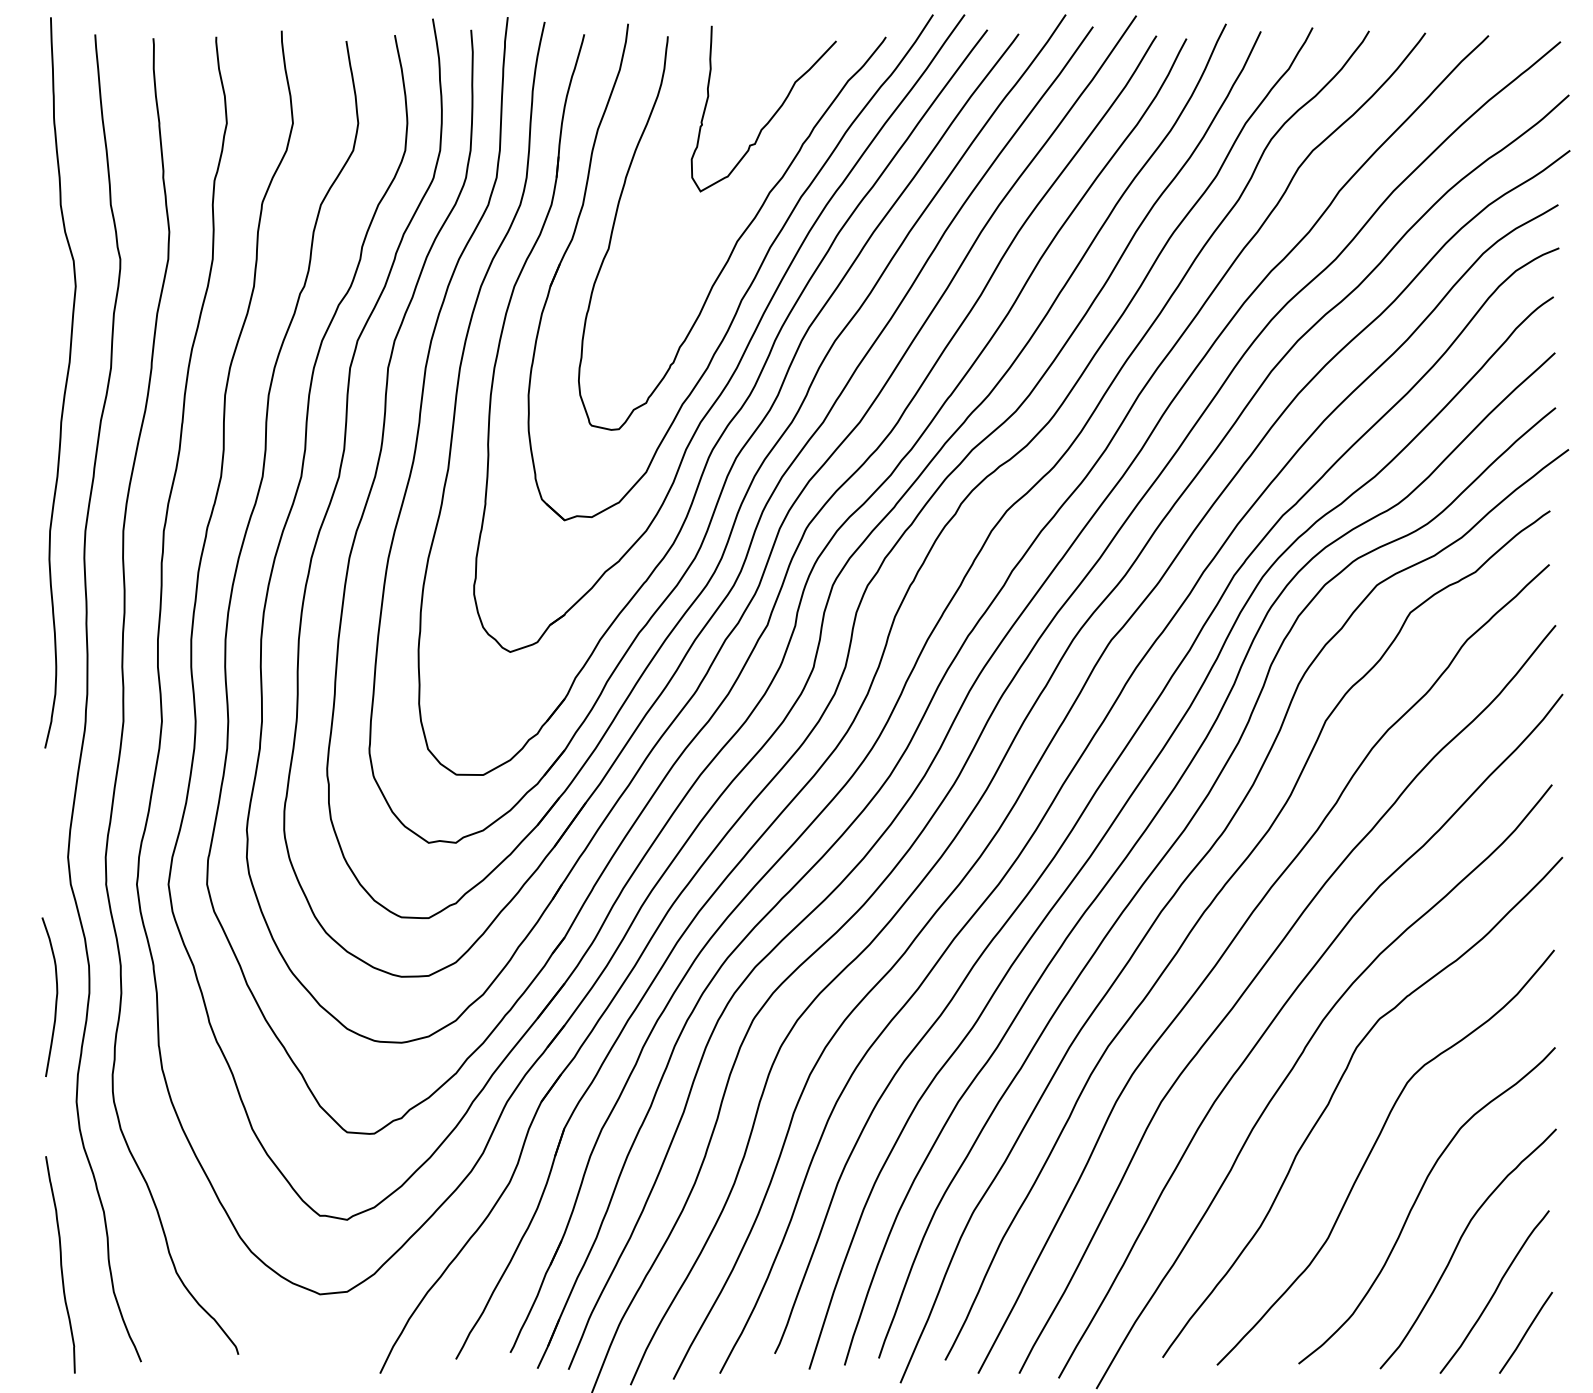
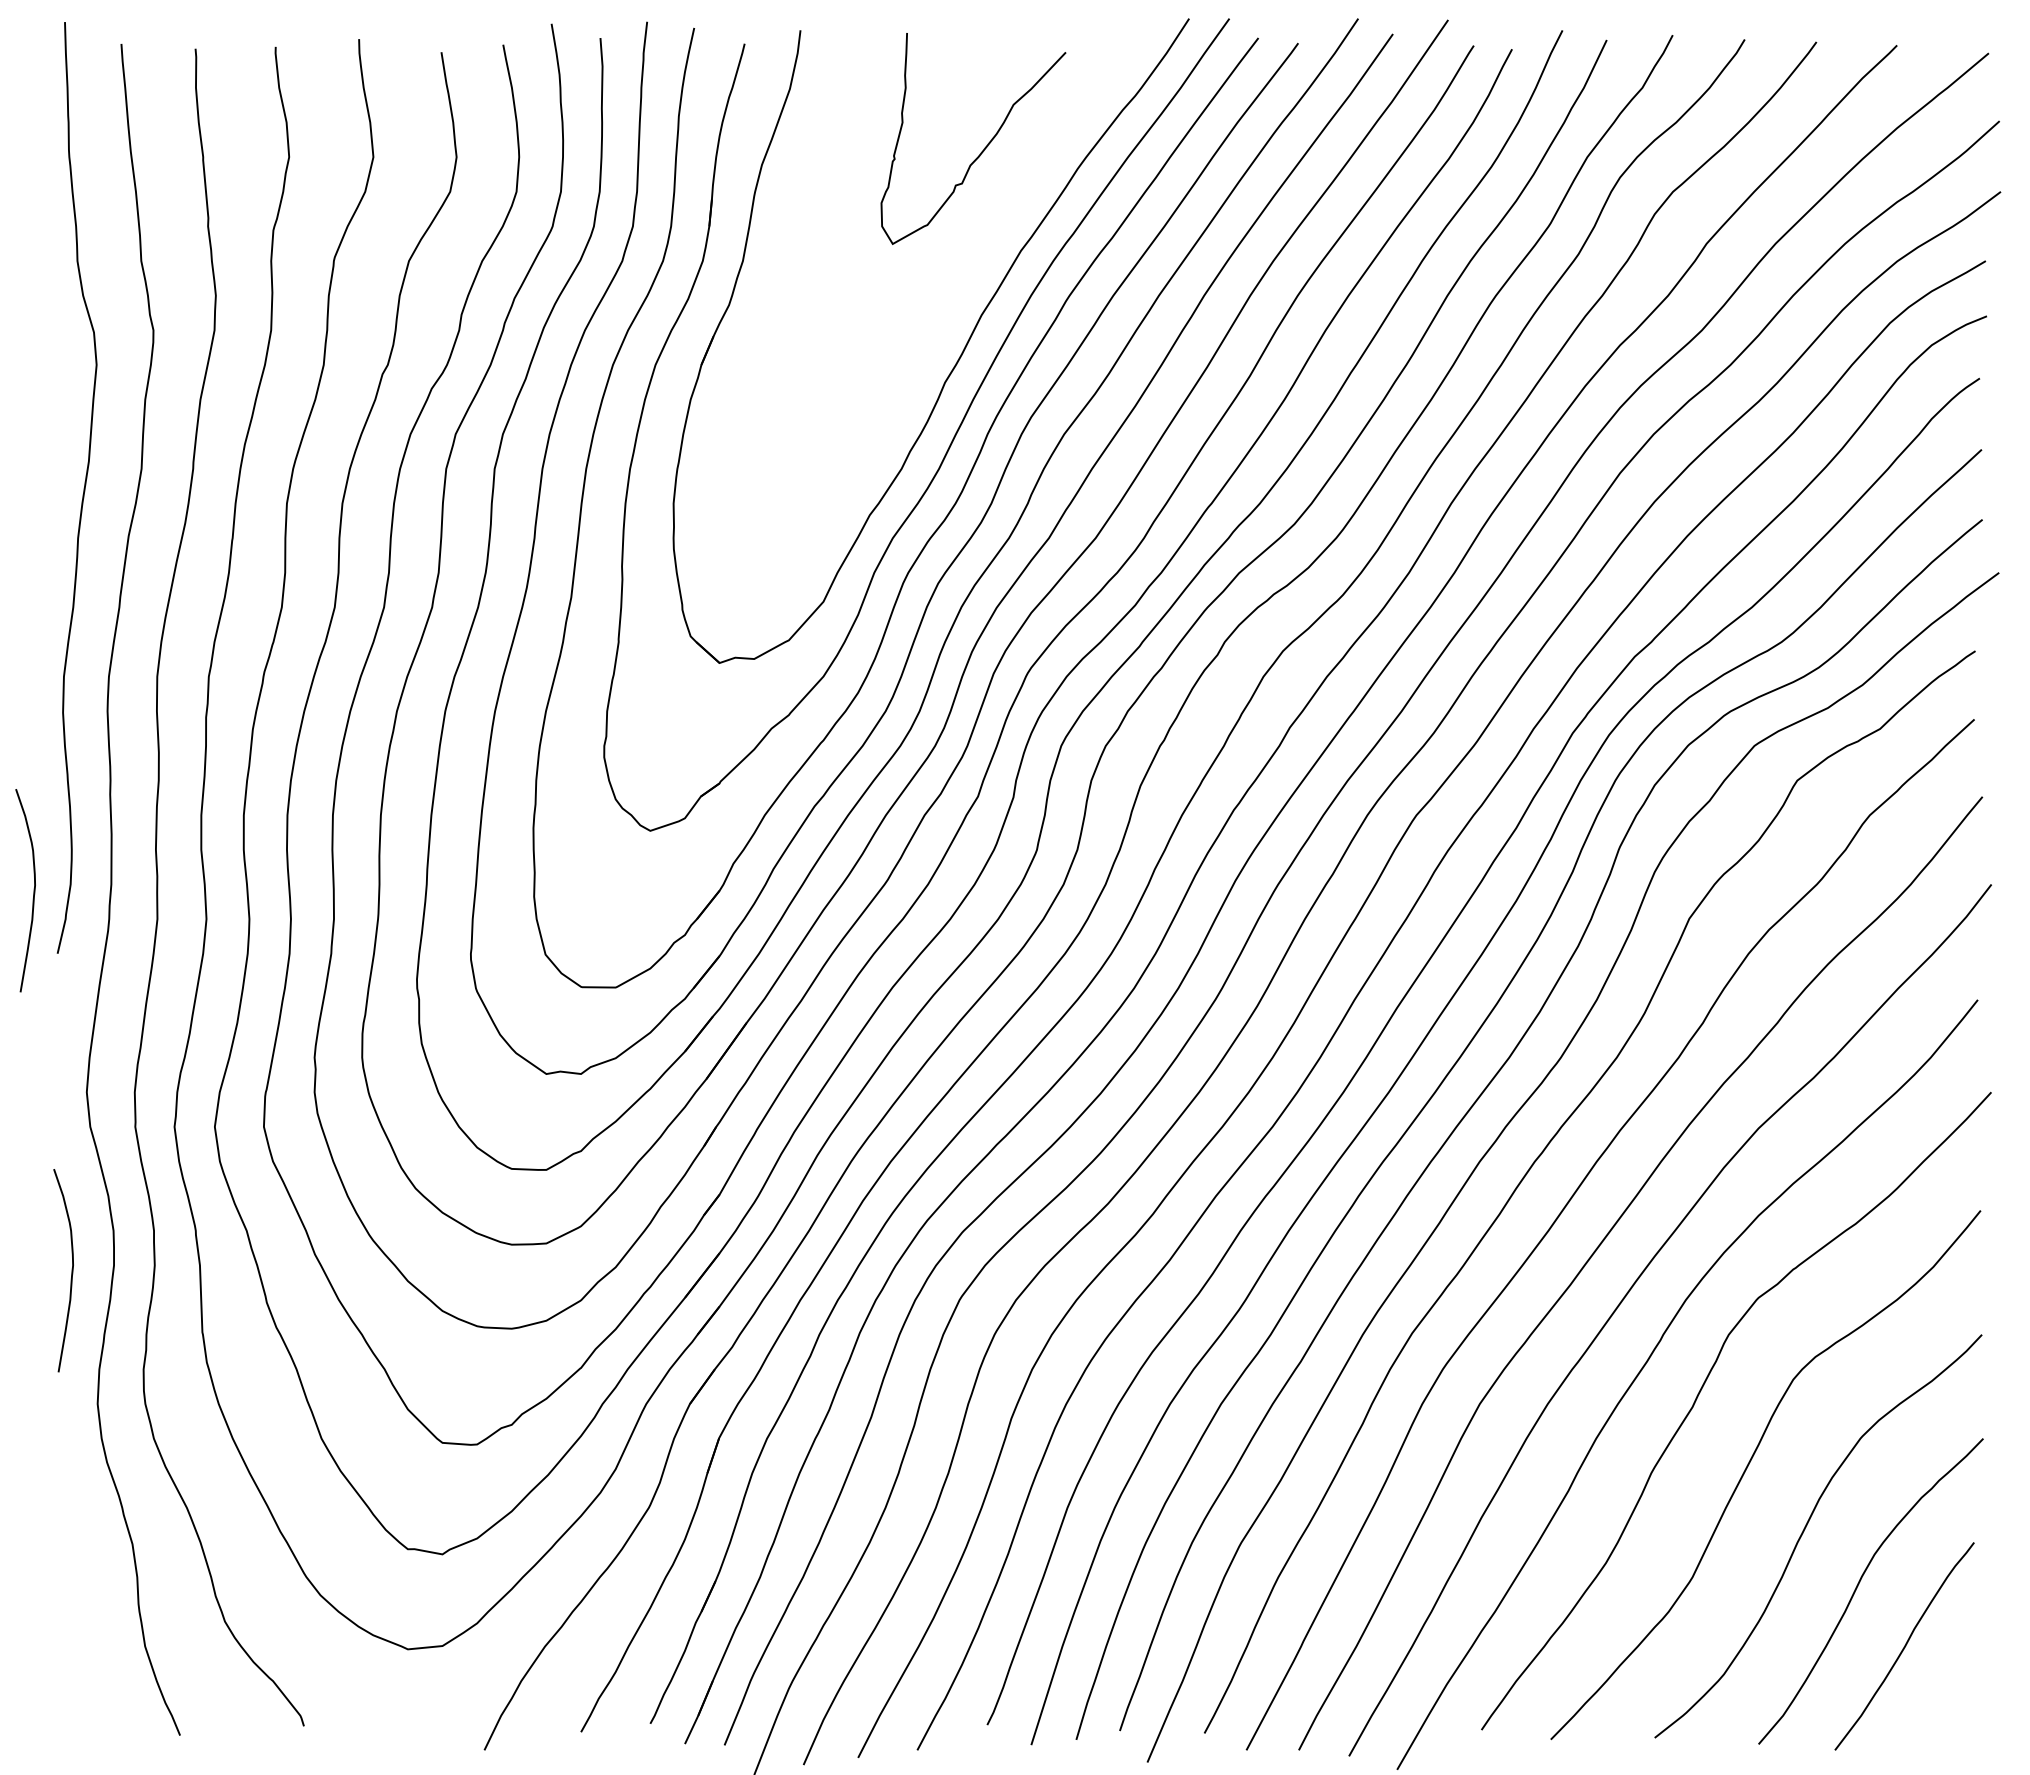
curve: (738, 238) -> (940, 304), removed
curve: (26, 698) -> (33, 890), added
curve: (60, 1264) -> (77, 1611), removed
line: (1525, 1332) -> (1944, 1698), removed

